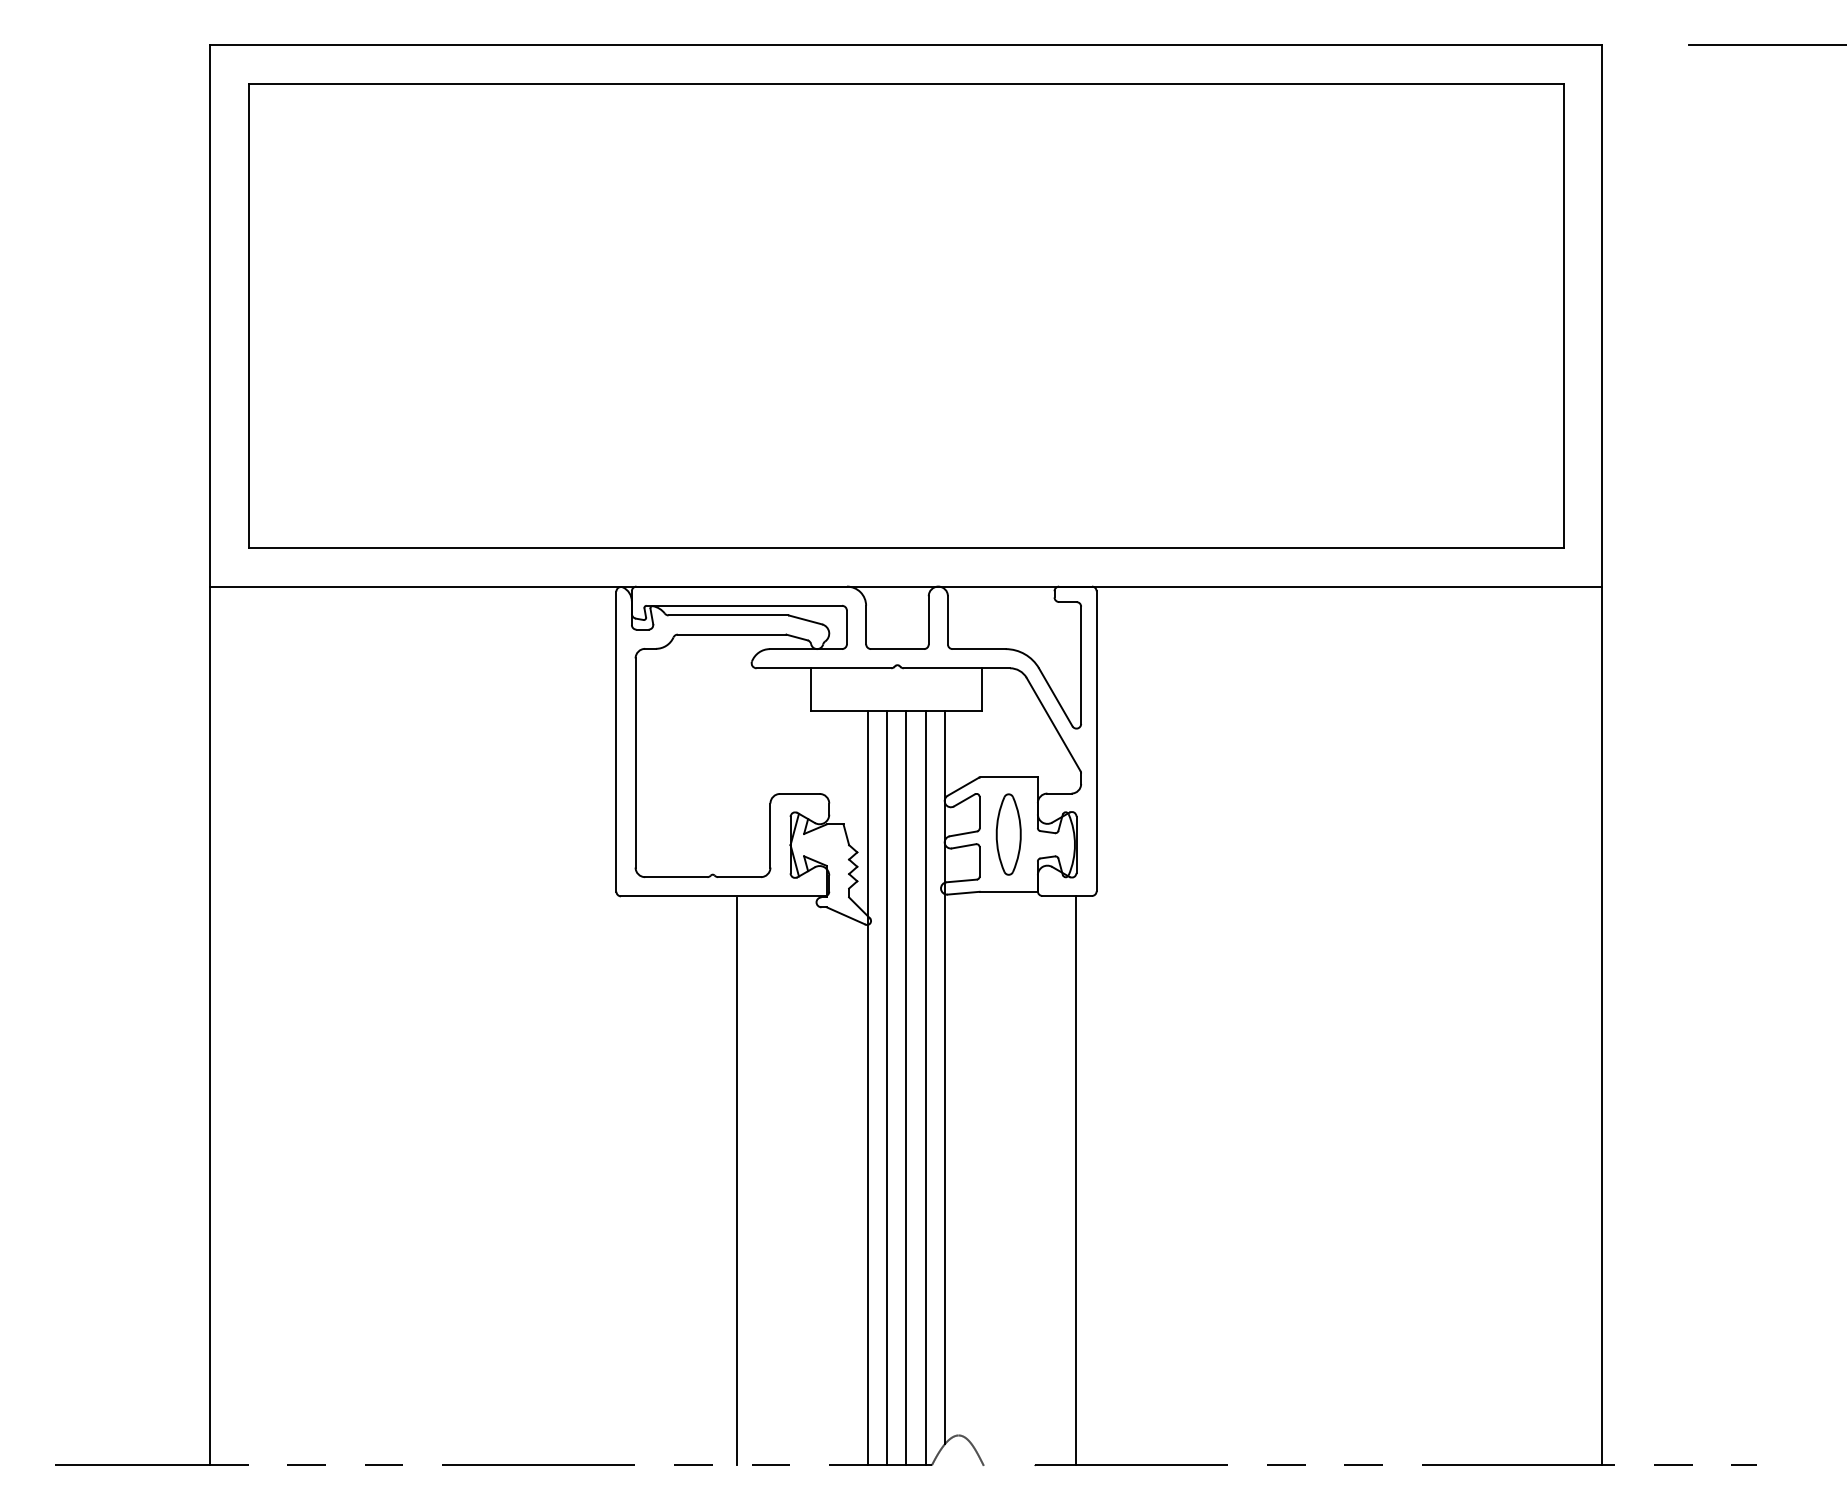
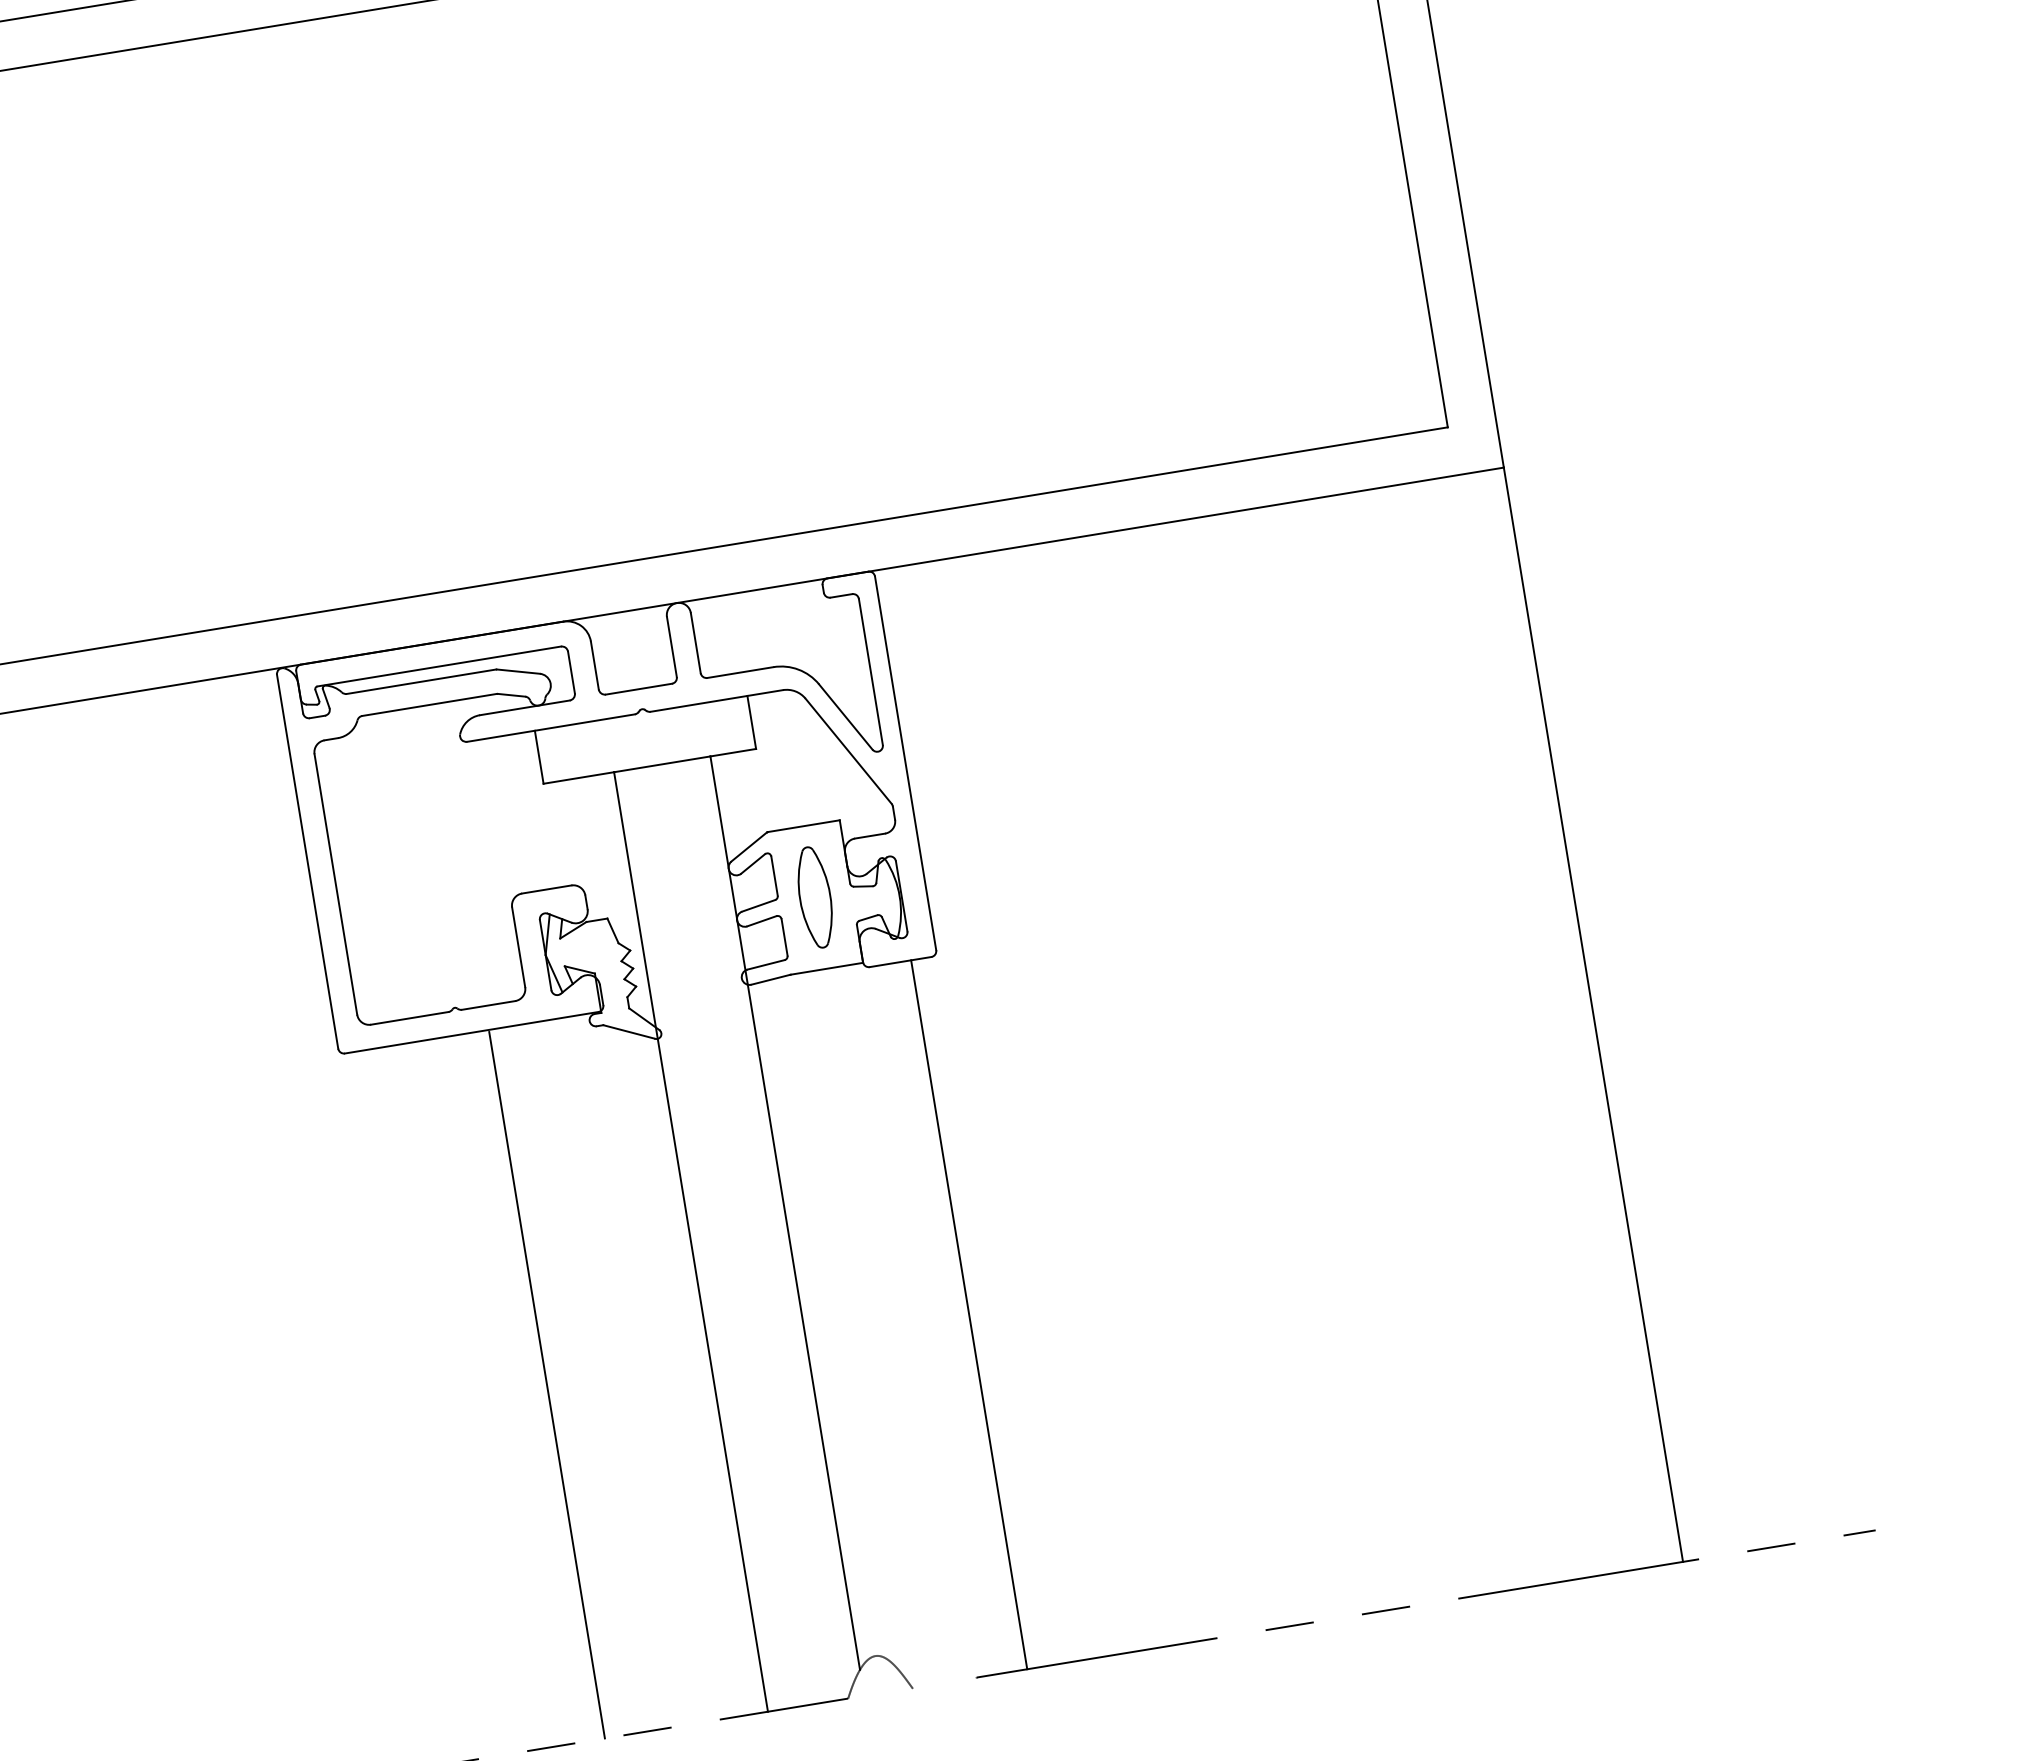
line: (886, 1087) -> (714, 1237), removed
line: (906, 1087) -> (739, 1233), removed
line: (925, 1087) -> (763, 1229), removed

